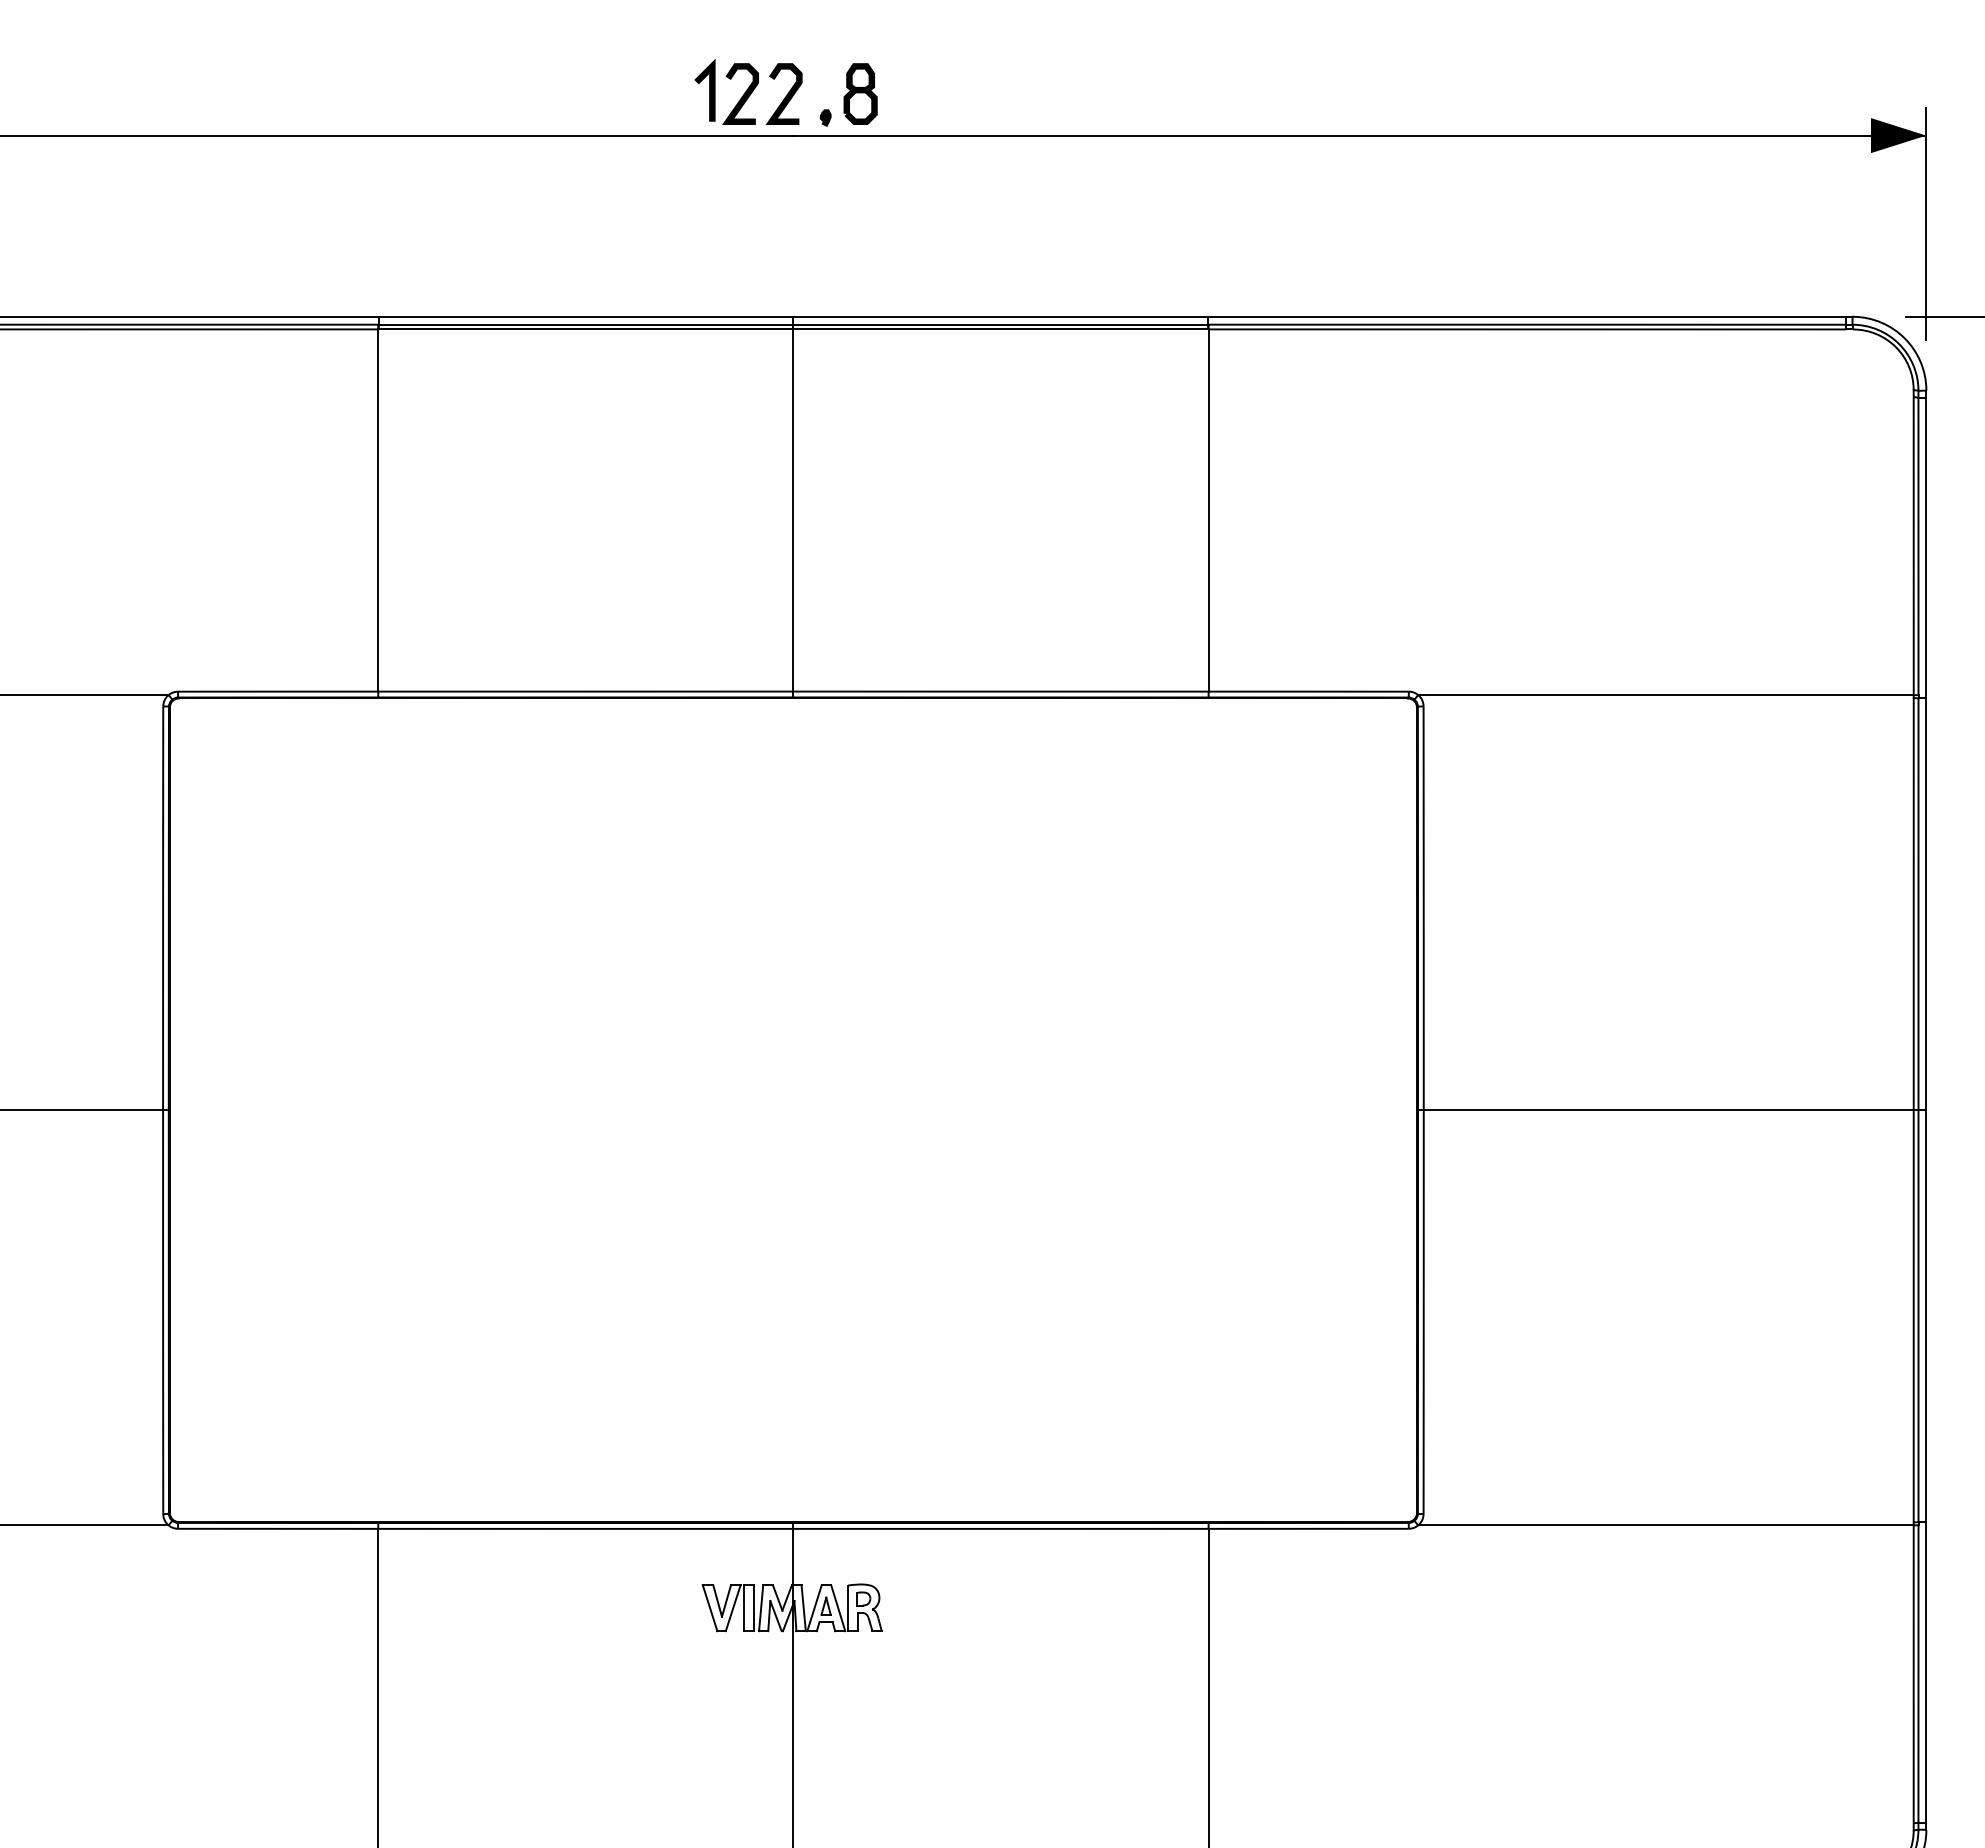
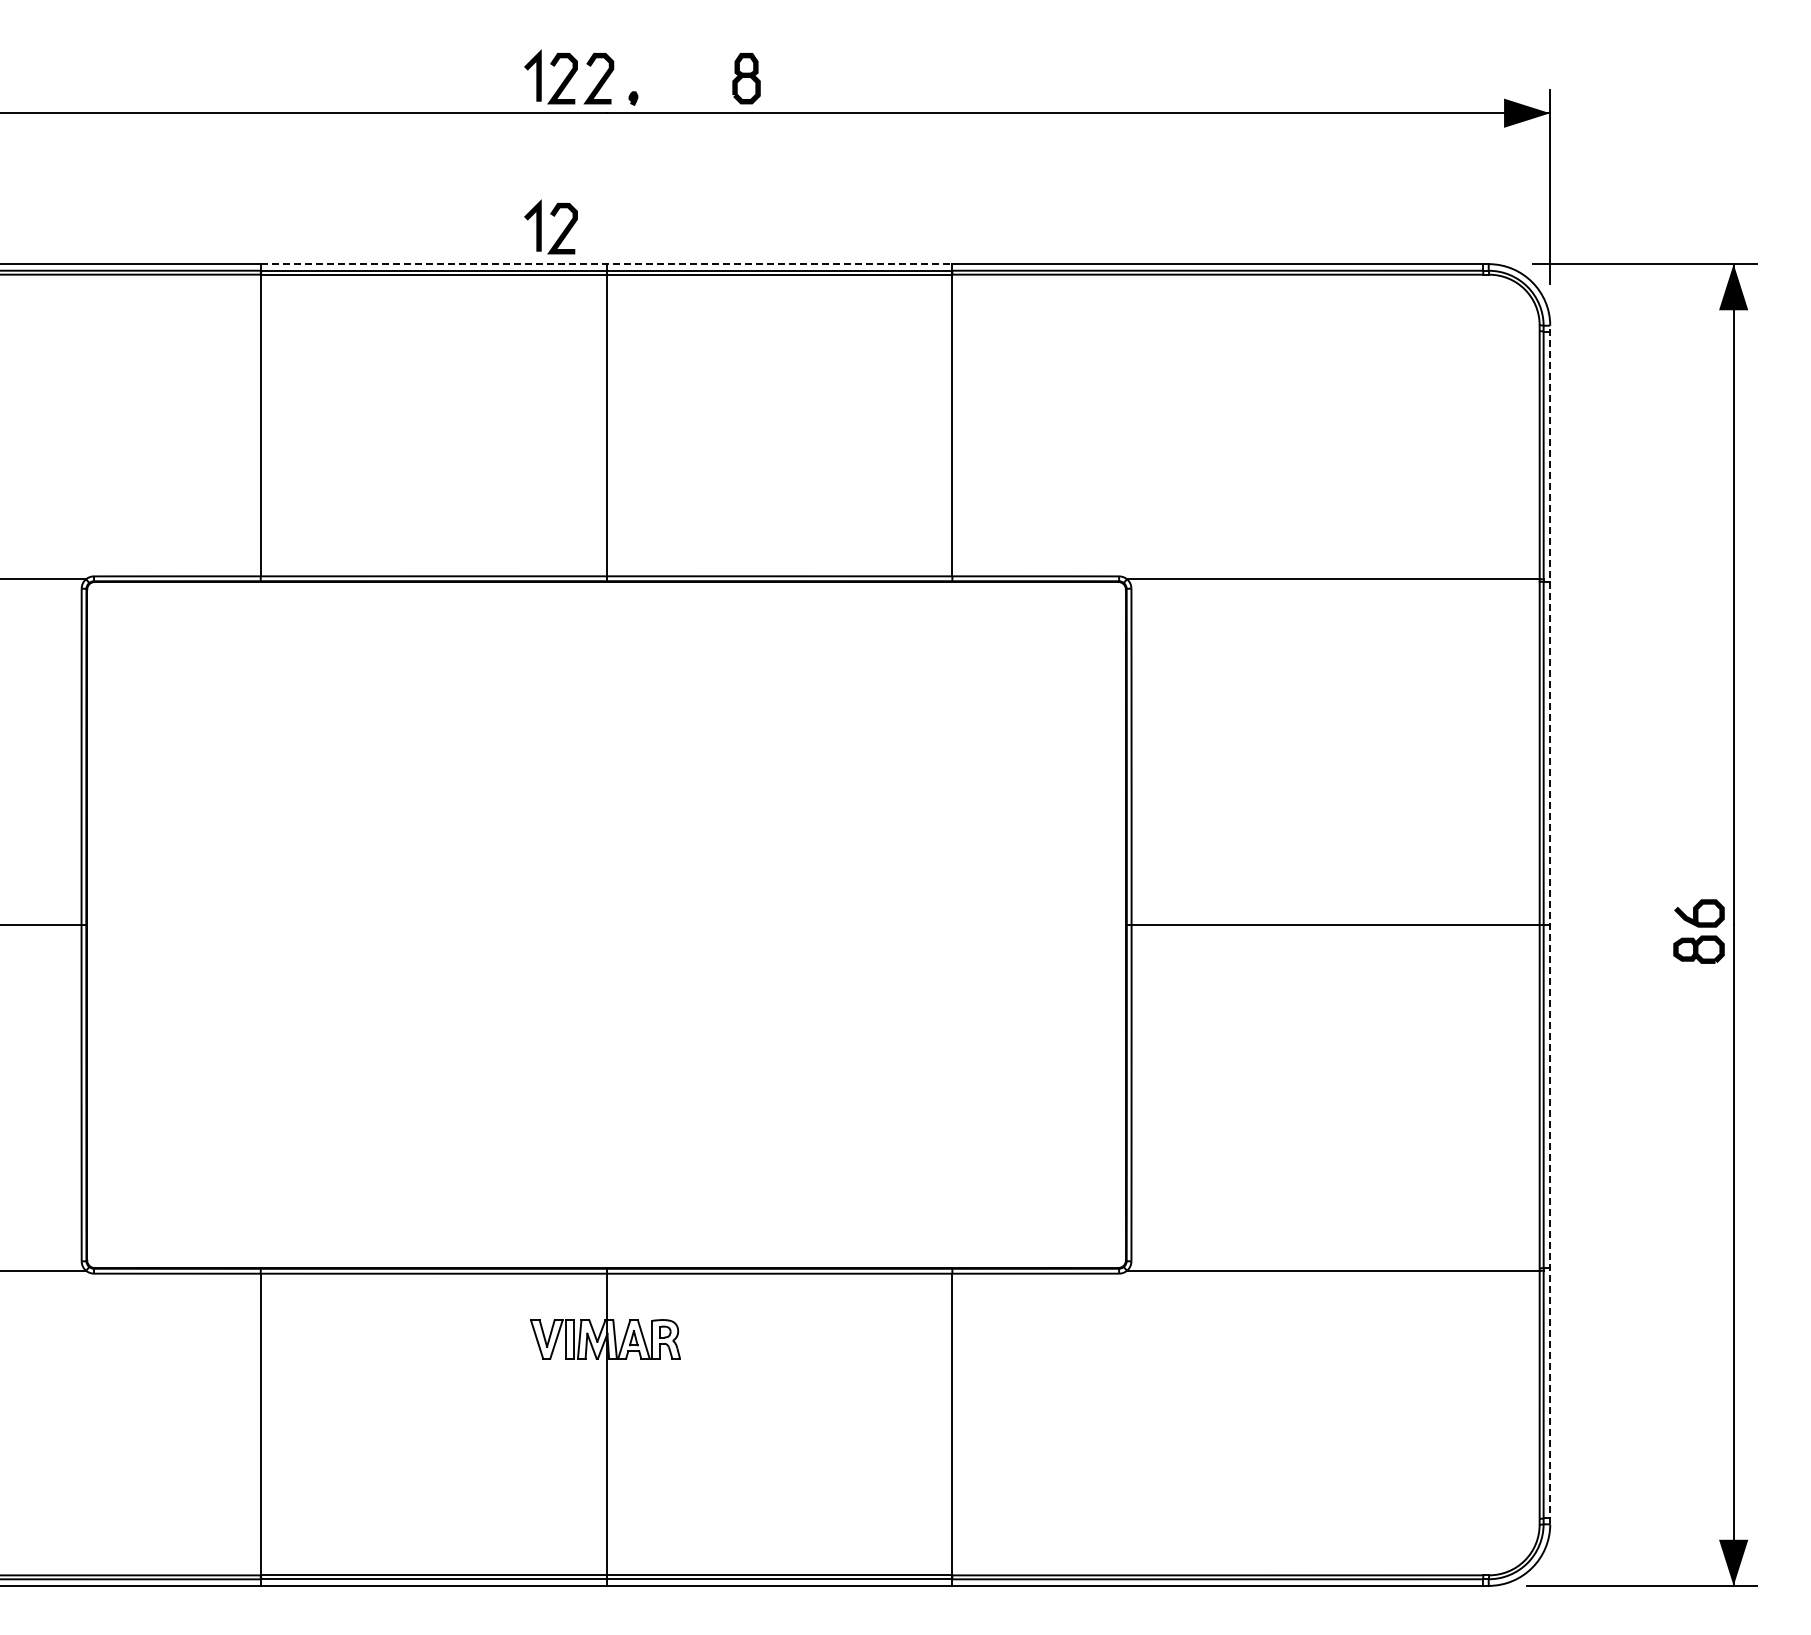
part: (860, 93) -> (746, 78), moved
part: (715, 271) -> (541, 226), added
line: (794, 317) -> (607, 264), solid -> dashed
line: (1926, 1109) -> (1550, 924), solid -> dashed

